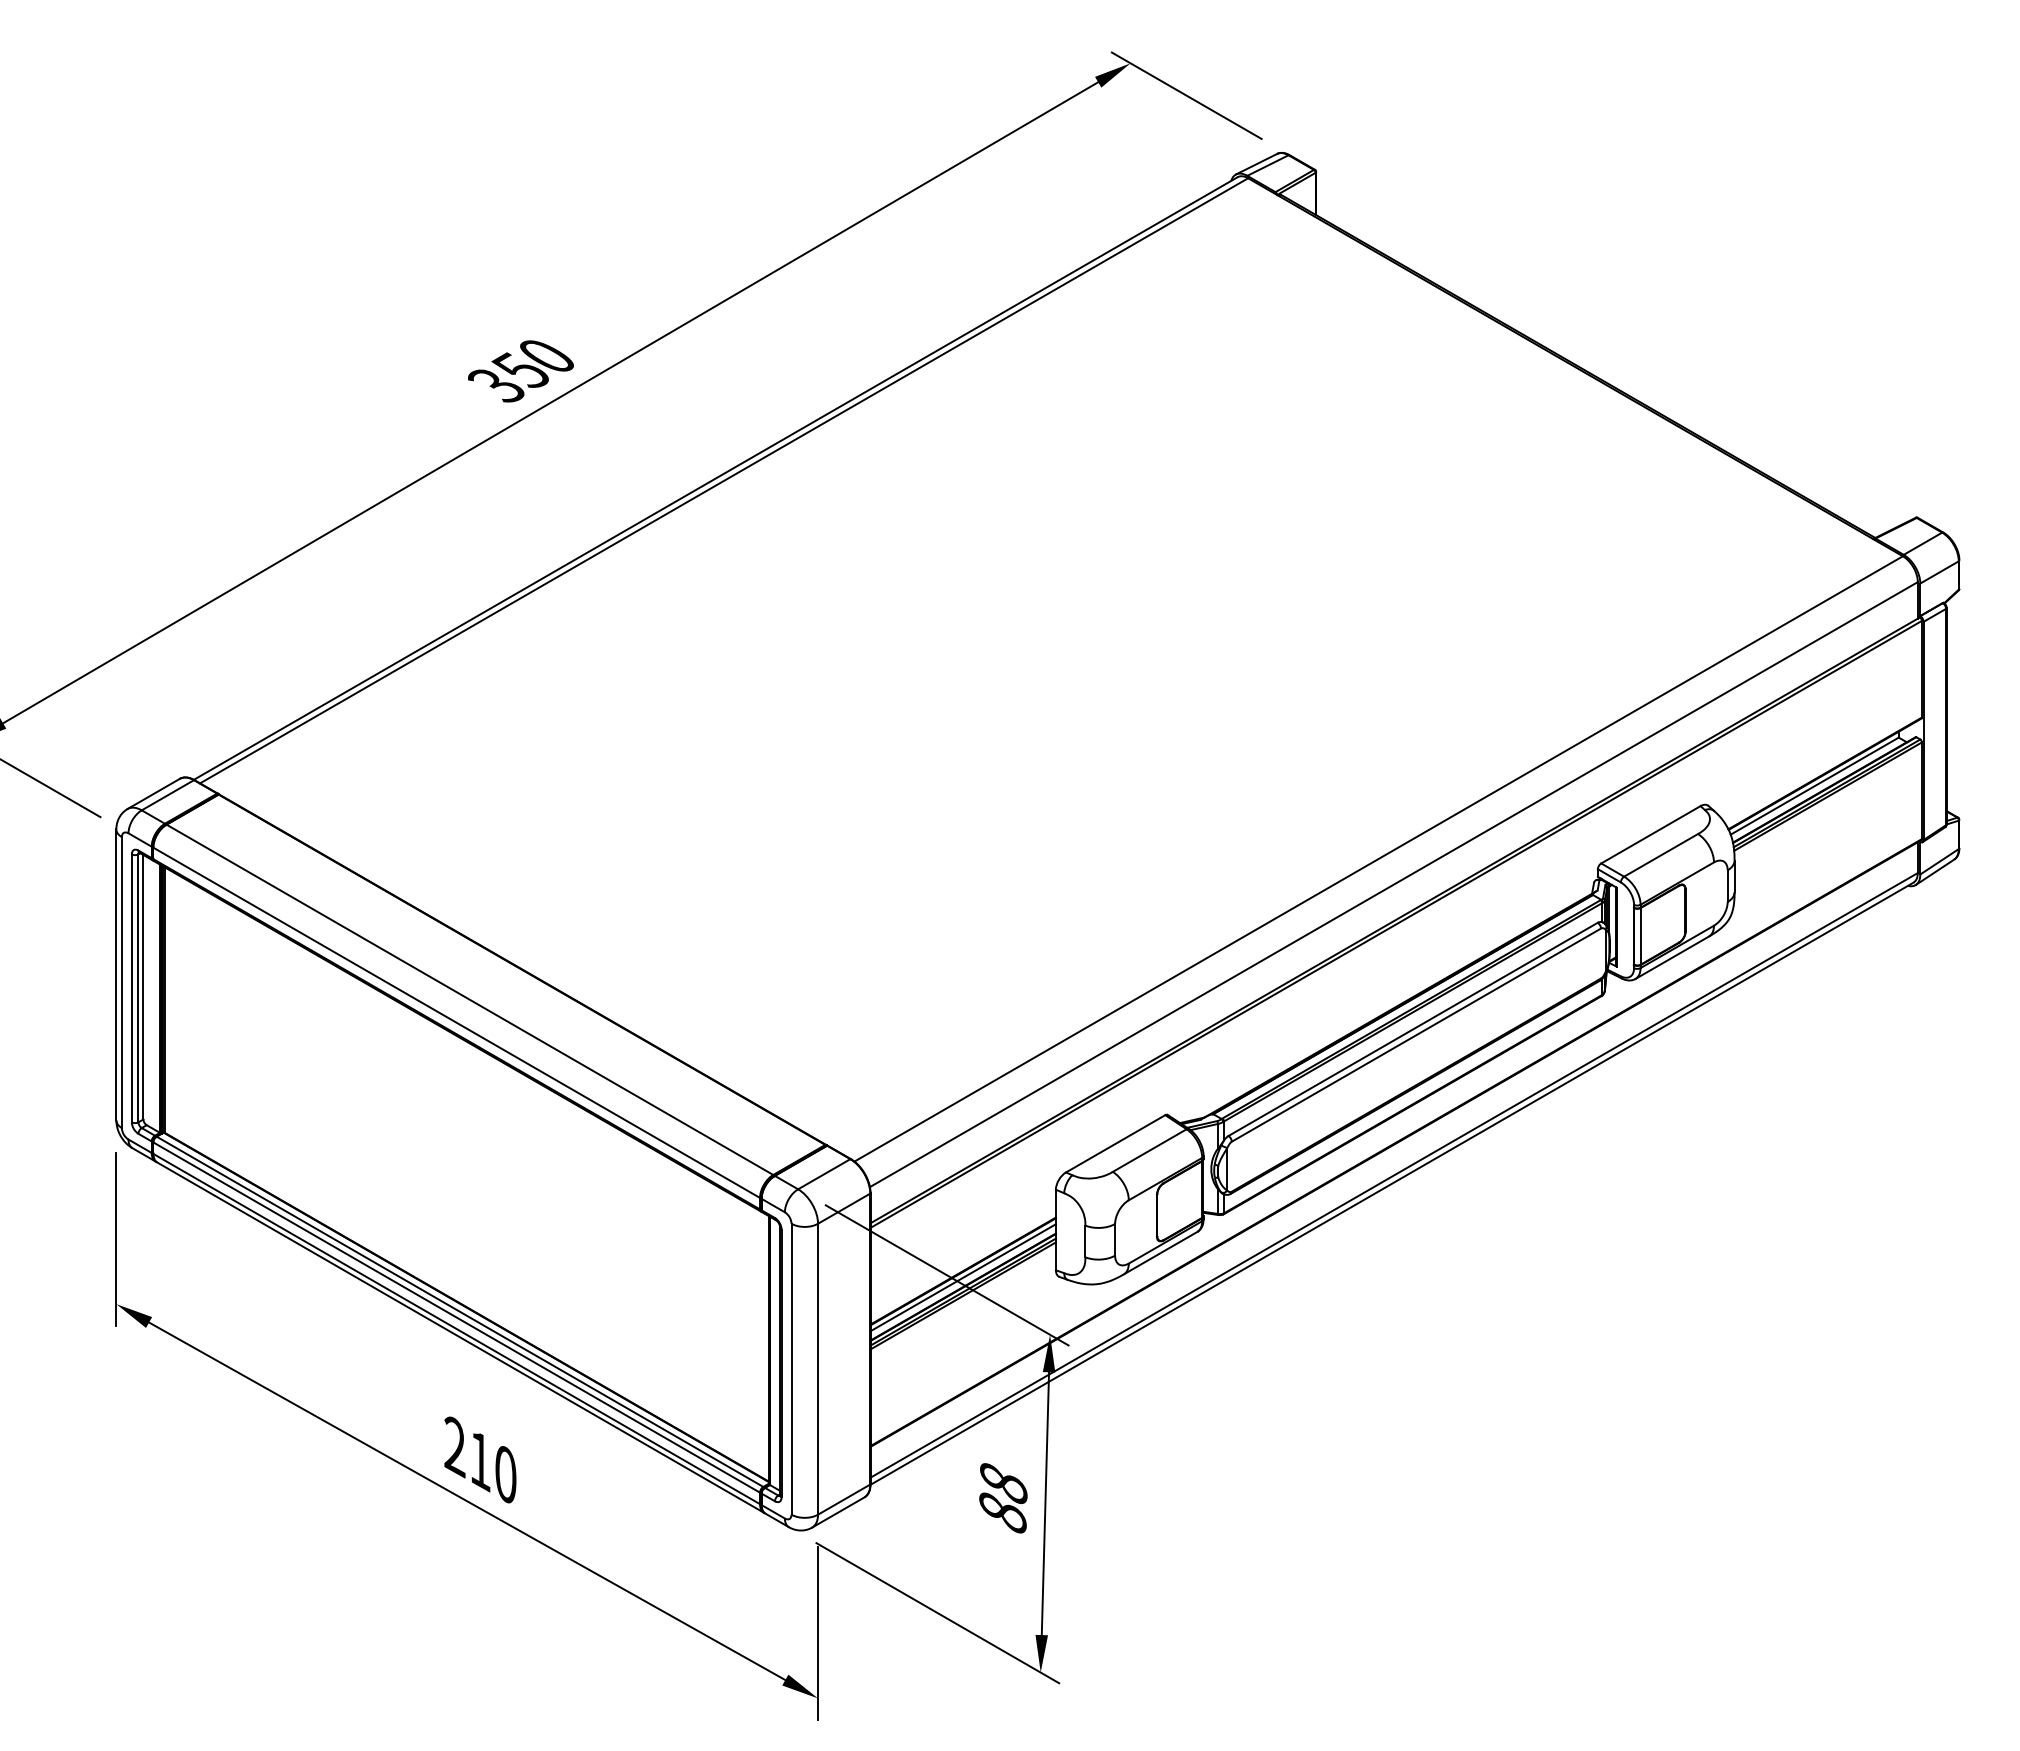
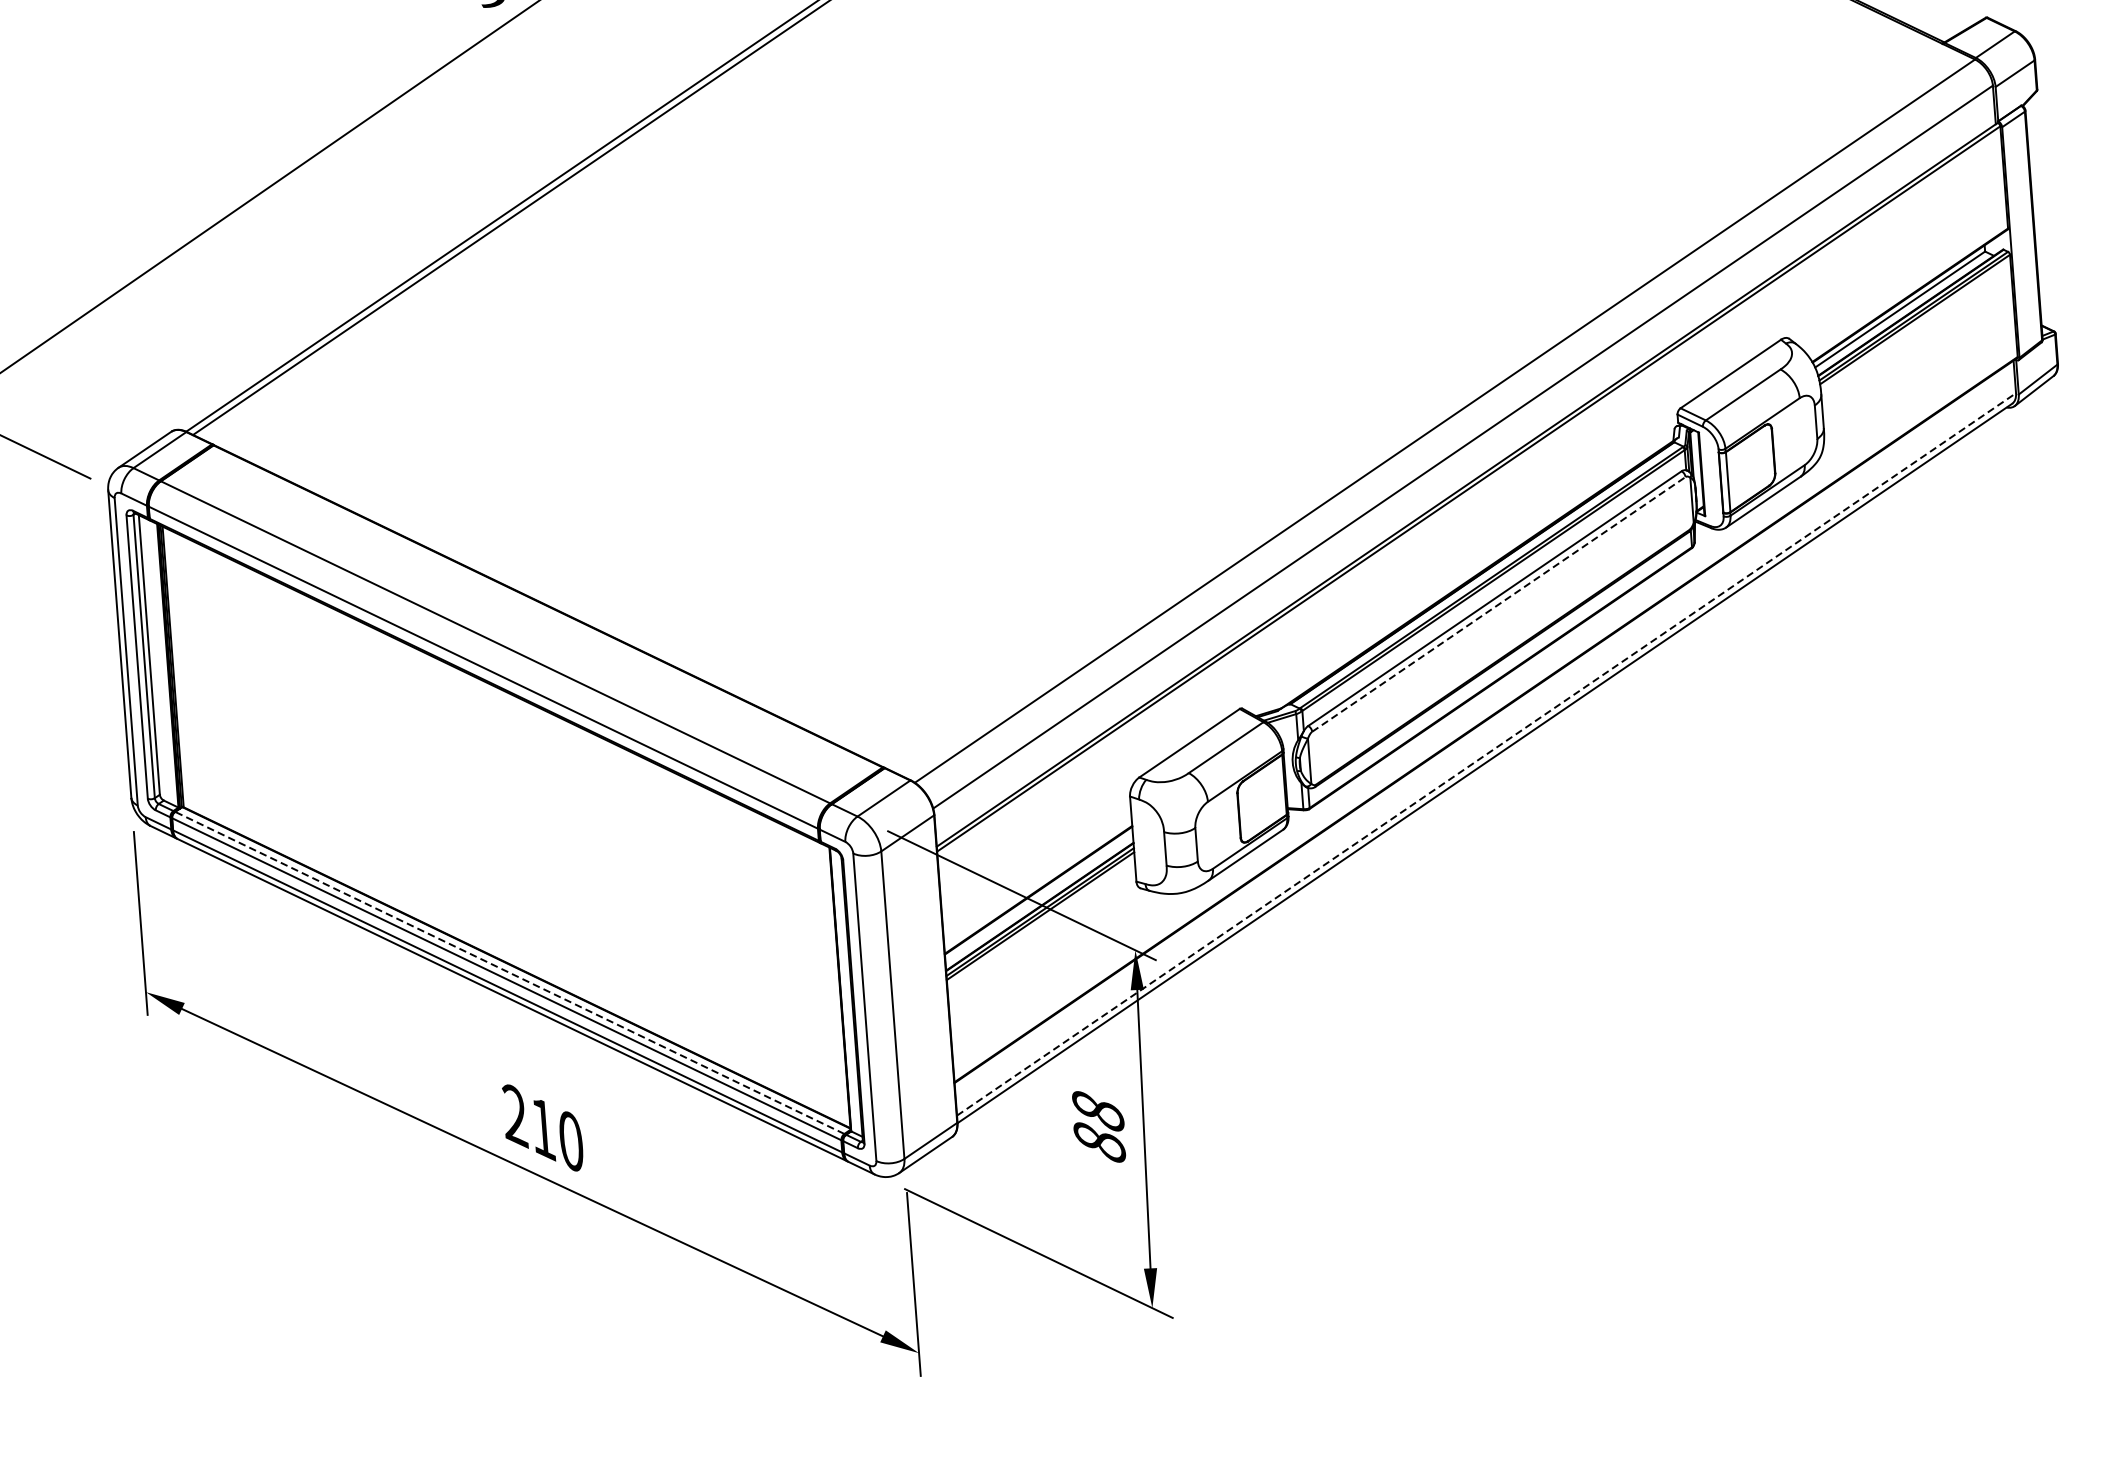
line: (1416, 1034) -> (1498, 603), solid -> dashed
line: (1394, 1175) -> (1486, 754), solid -> dashed
line: (962, 1277) -> (1038, 896), removed
line: (459, 1311) -> (509, 972), solid -> dashed

